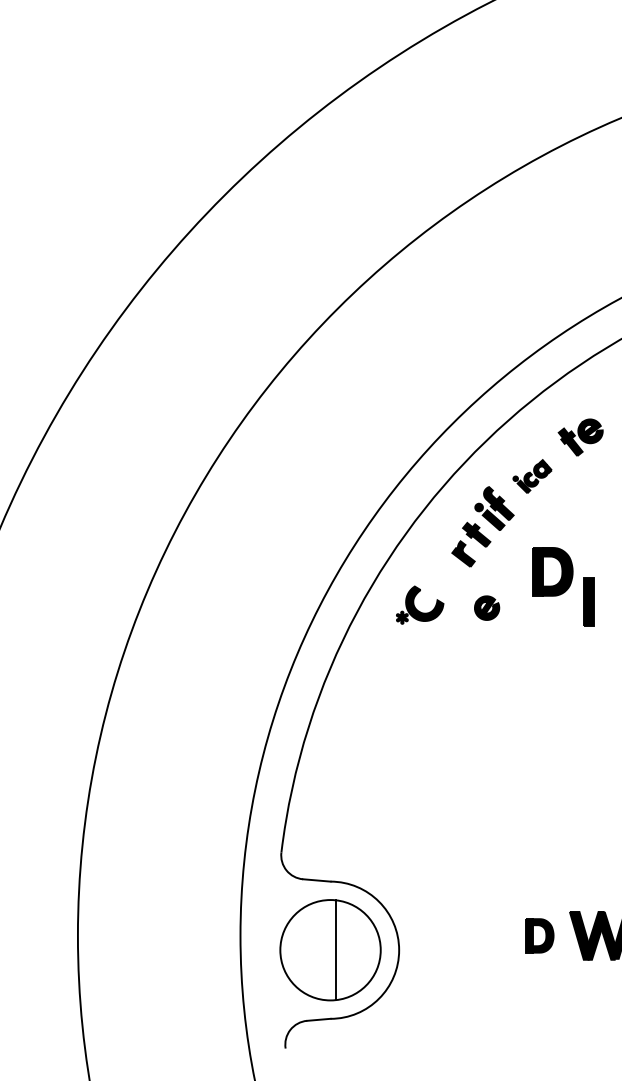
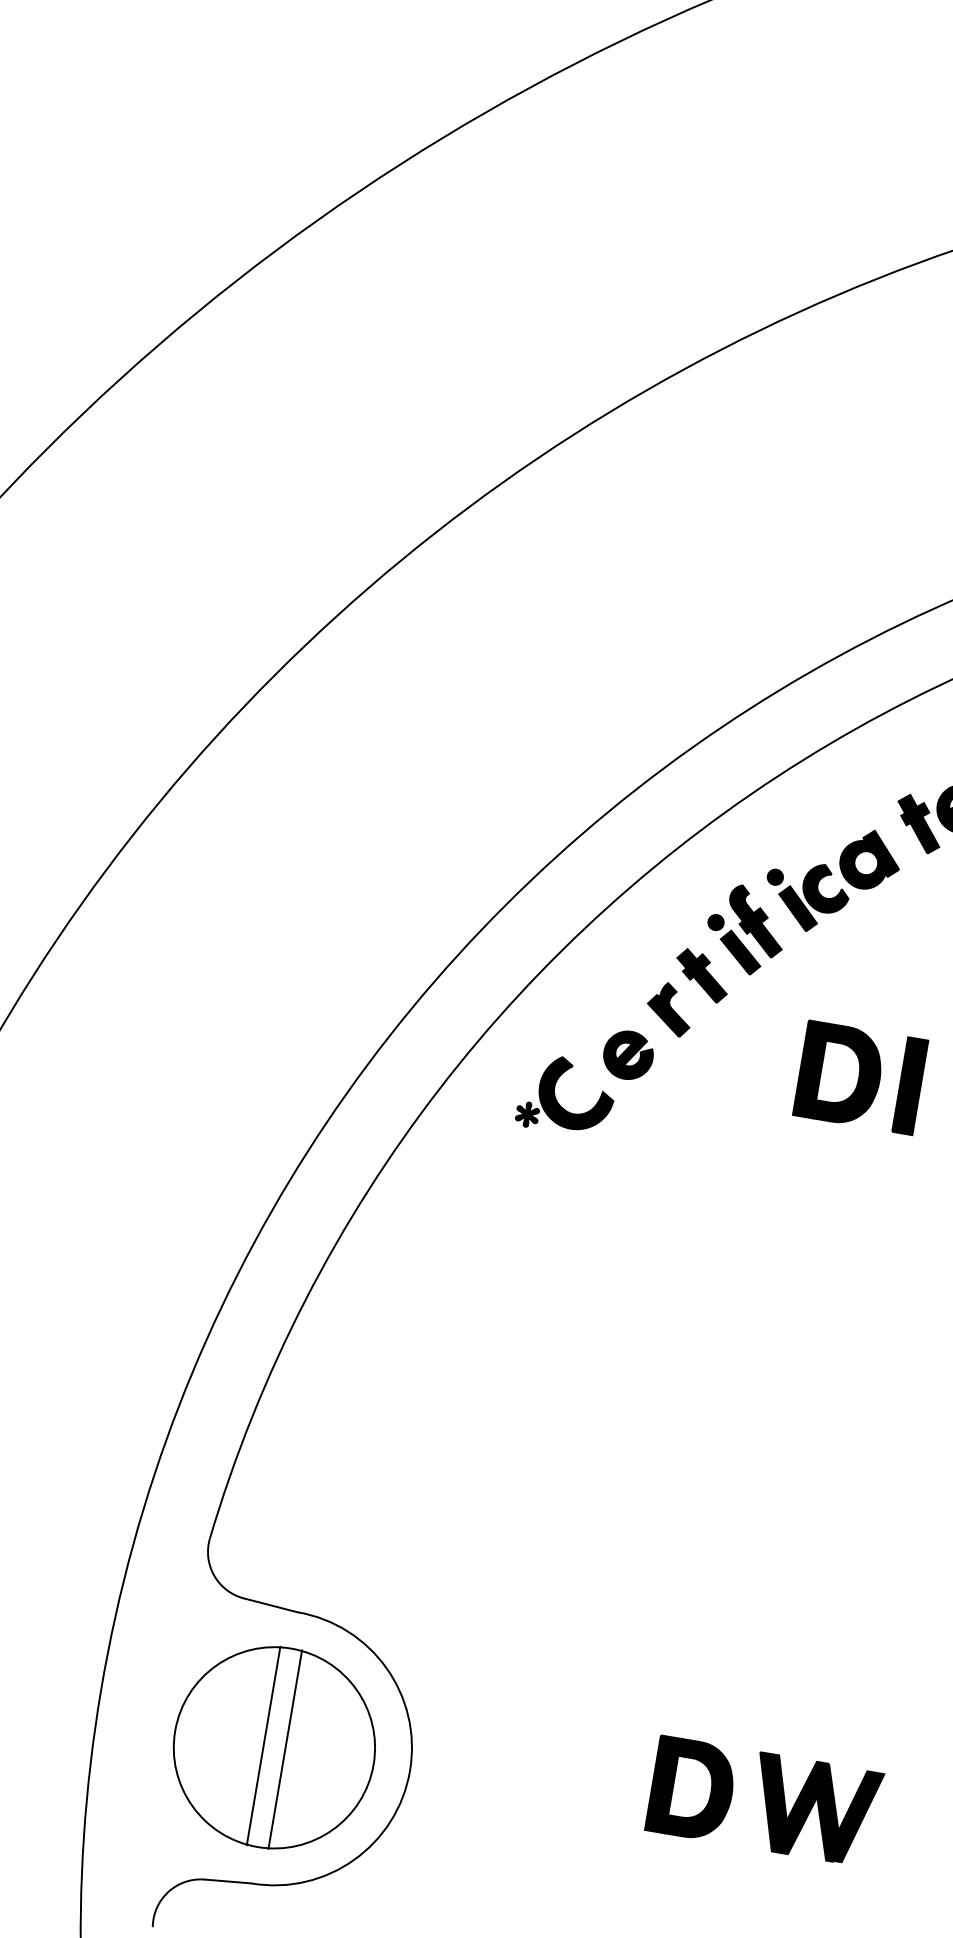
part: (532, 476) -> (831, 879), size x1.67
part: (588, 601) -> (908, 1085), moved
part: (487, 607) -> (629, 1054), moved
part: (539, 935) -> (692, 1788), size x1.43
line: (325, 950) -> (264, 1746), added

